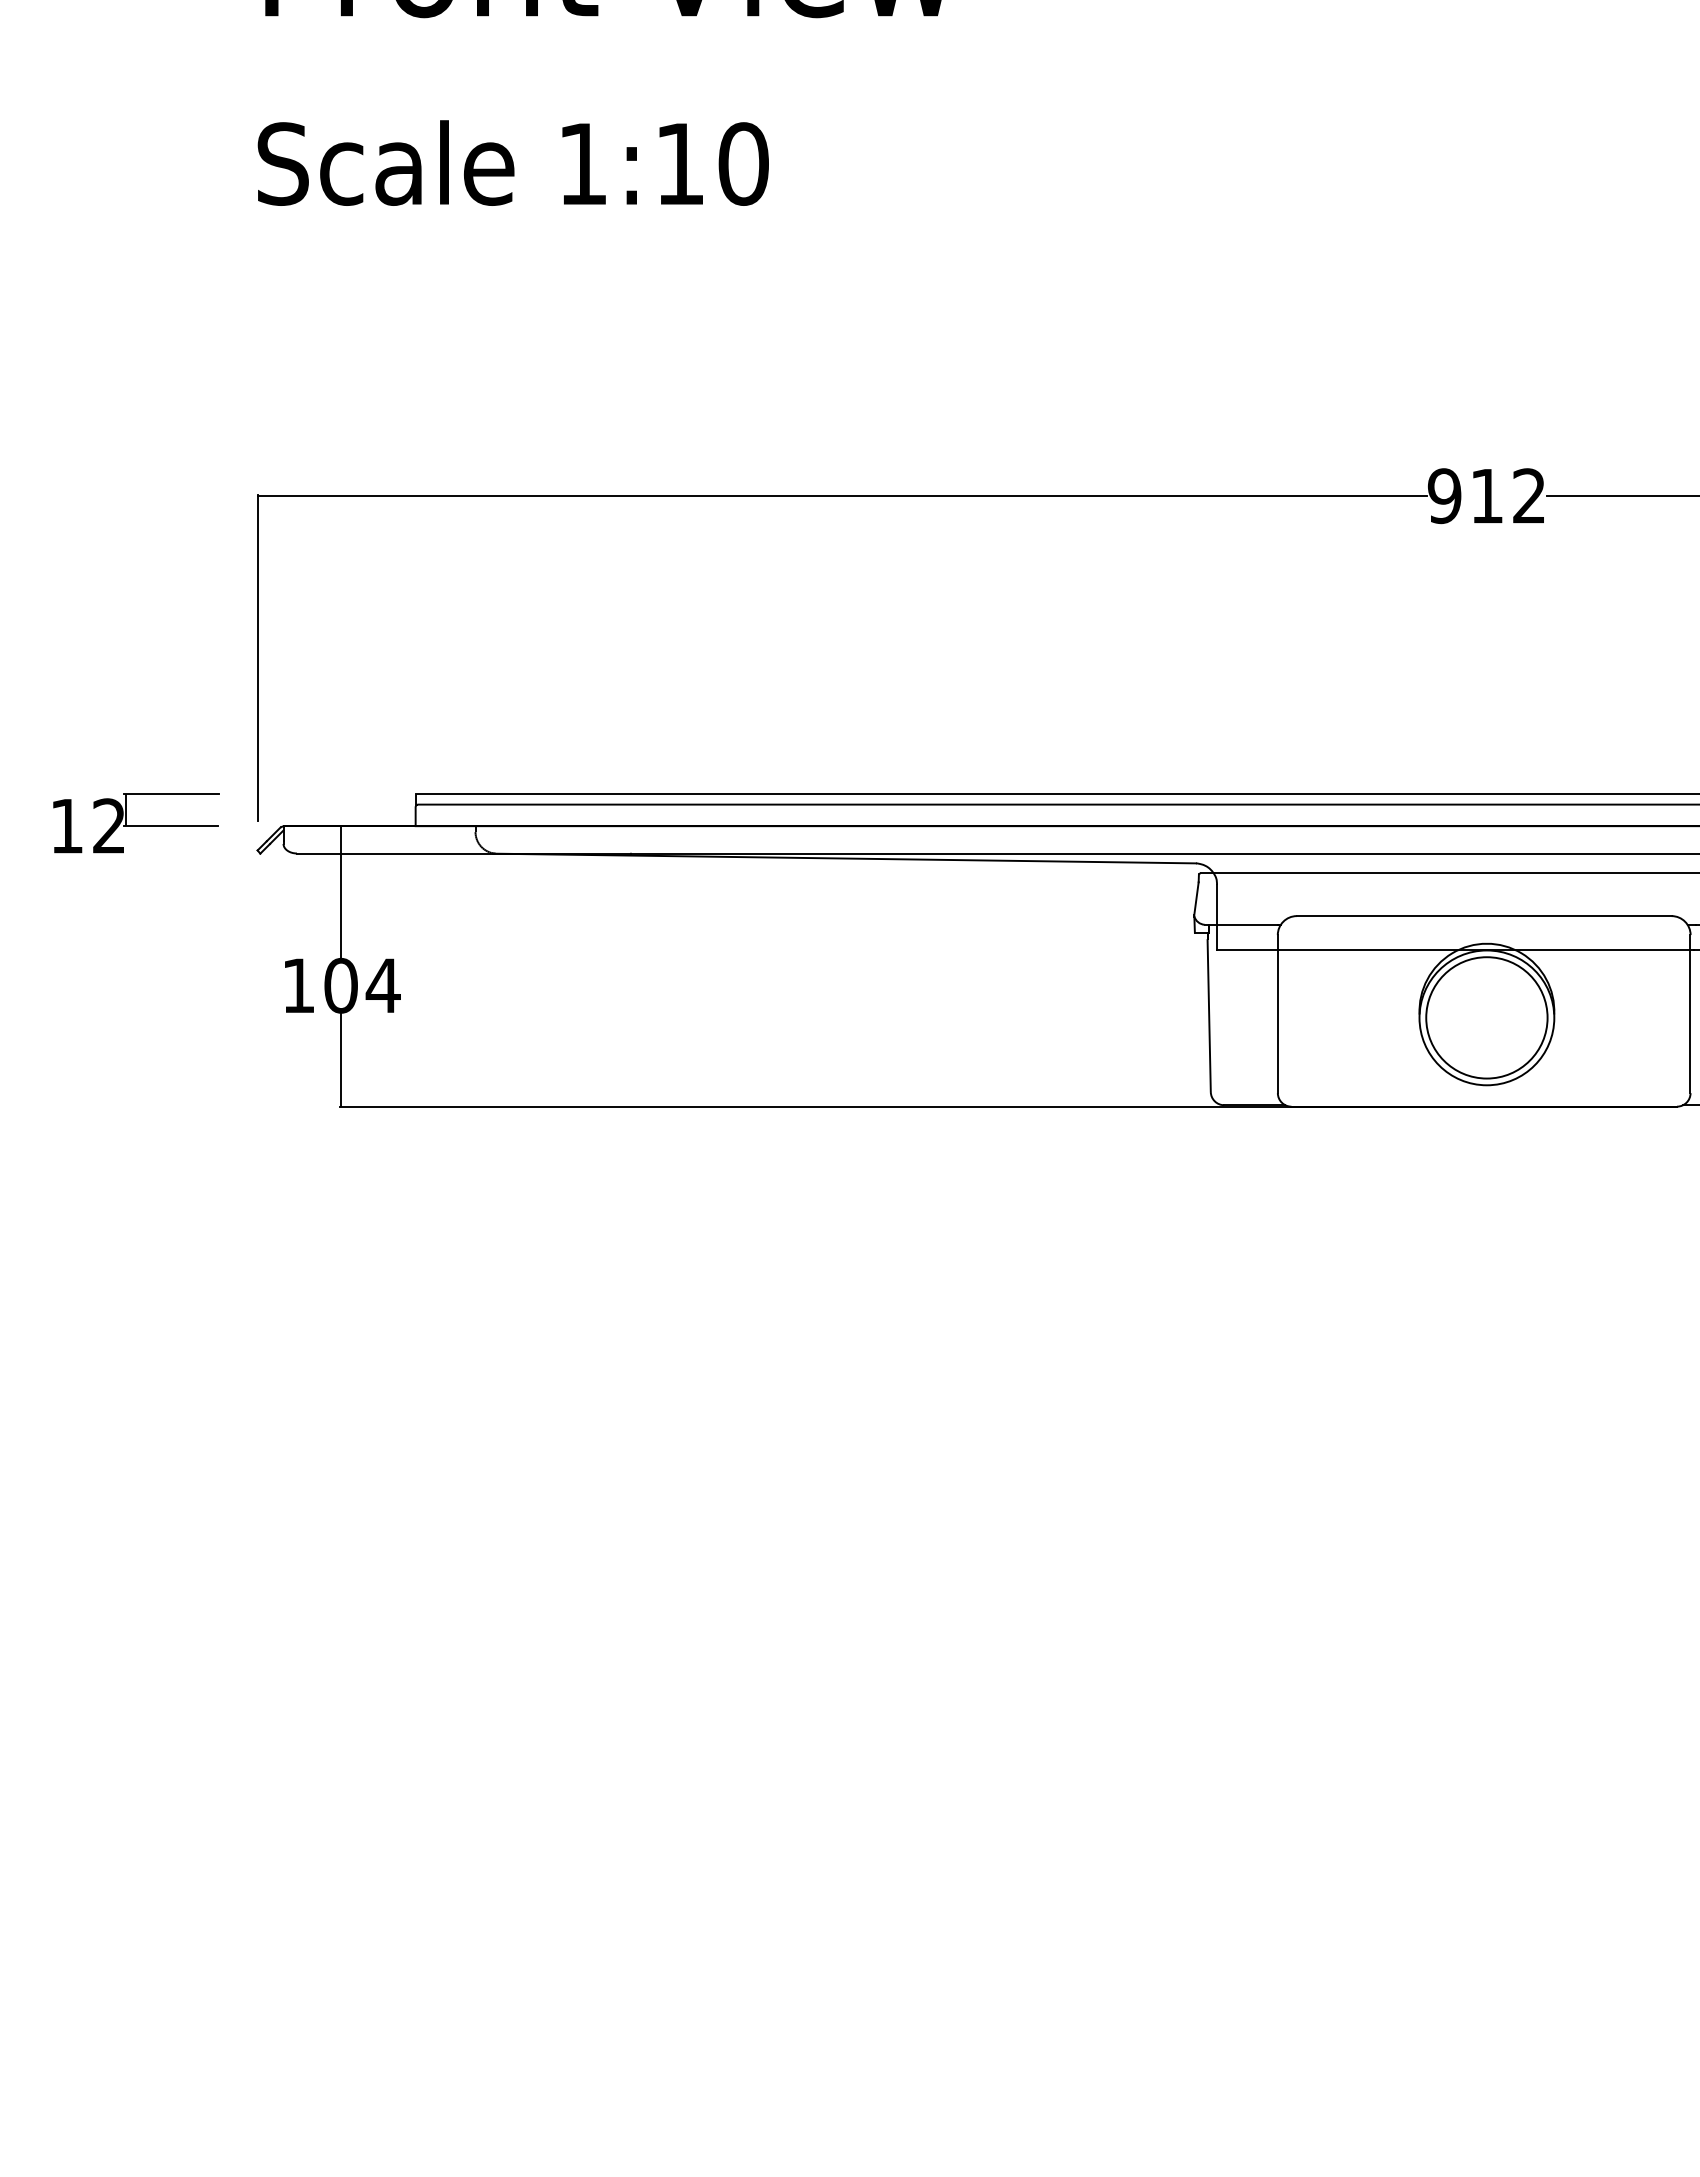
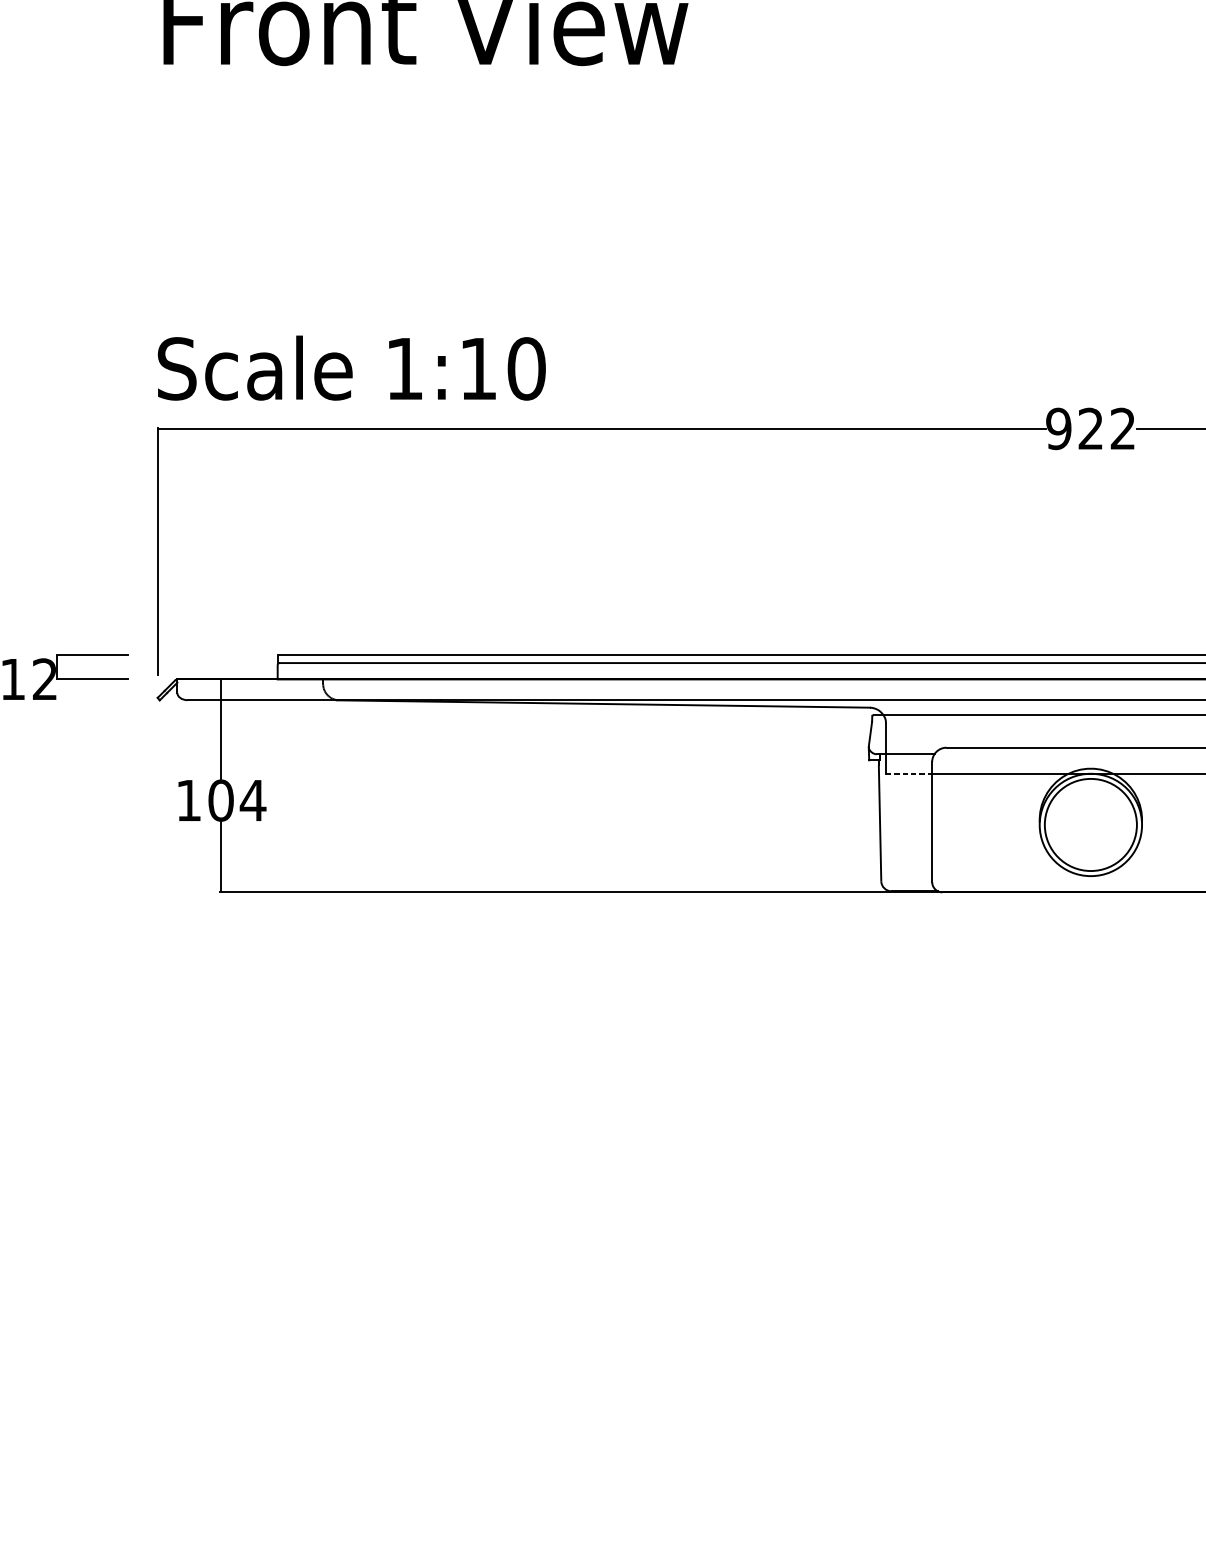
text: (512, 162) -> (351, 367), moved
text: (1486, 495) -> (1090, 428), 912 -> 922
line: (1247, 950) -> (909, 773), solid -> dashed

